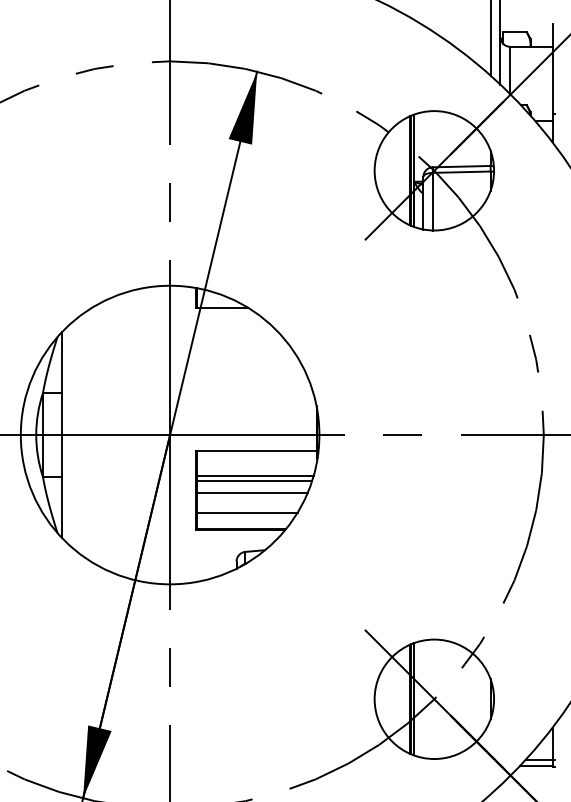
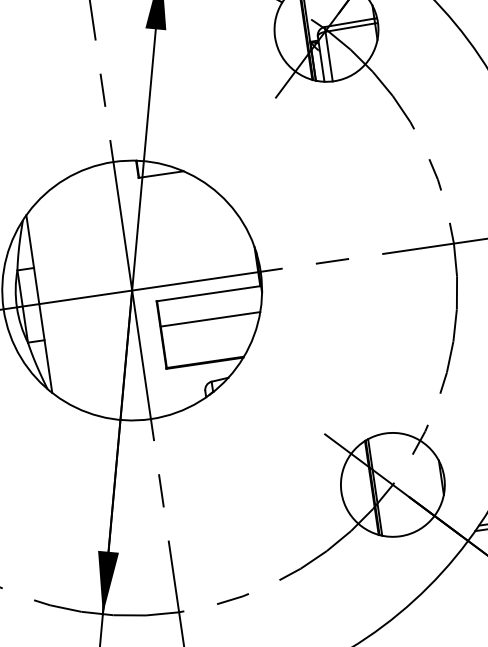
line: (254, 475) -> (209, 314), removed
line: (251, 493) -> (209, 330), removed
line: (246, 512) -> (207, 347), removed

